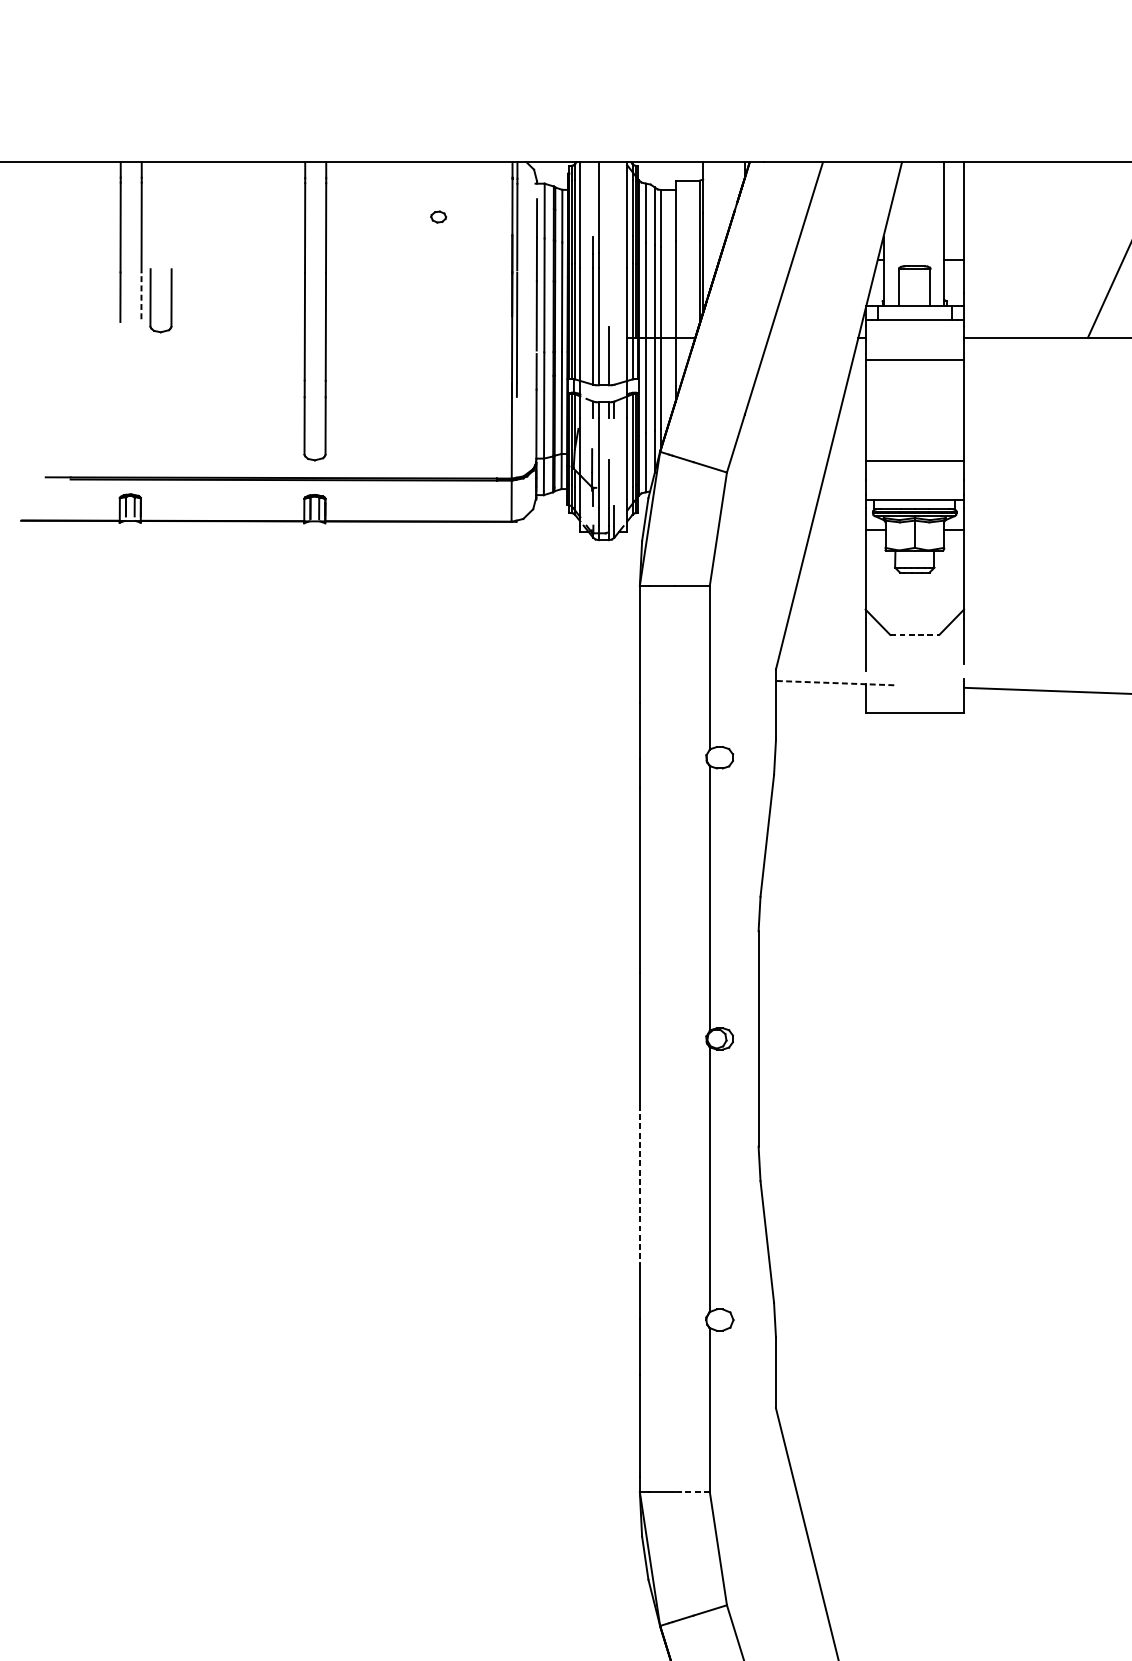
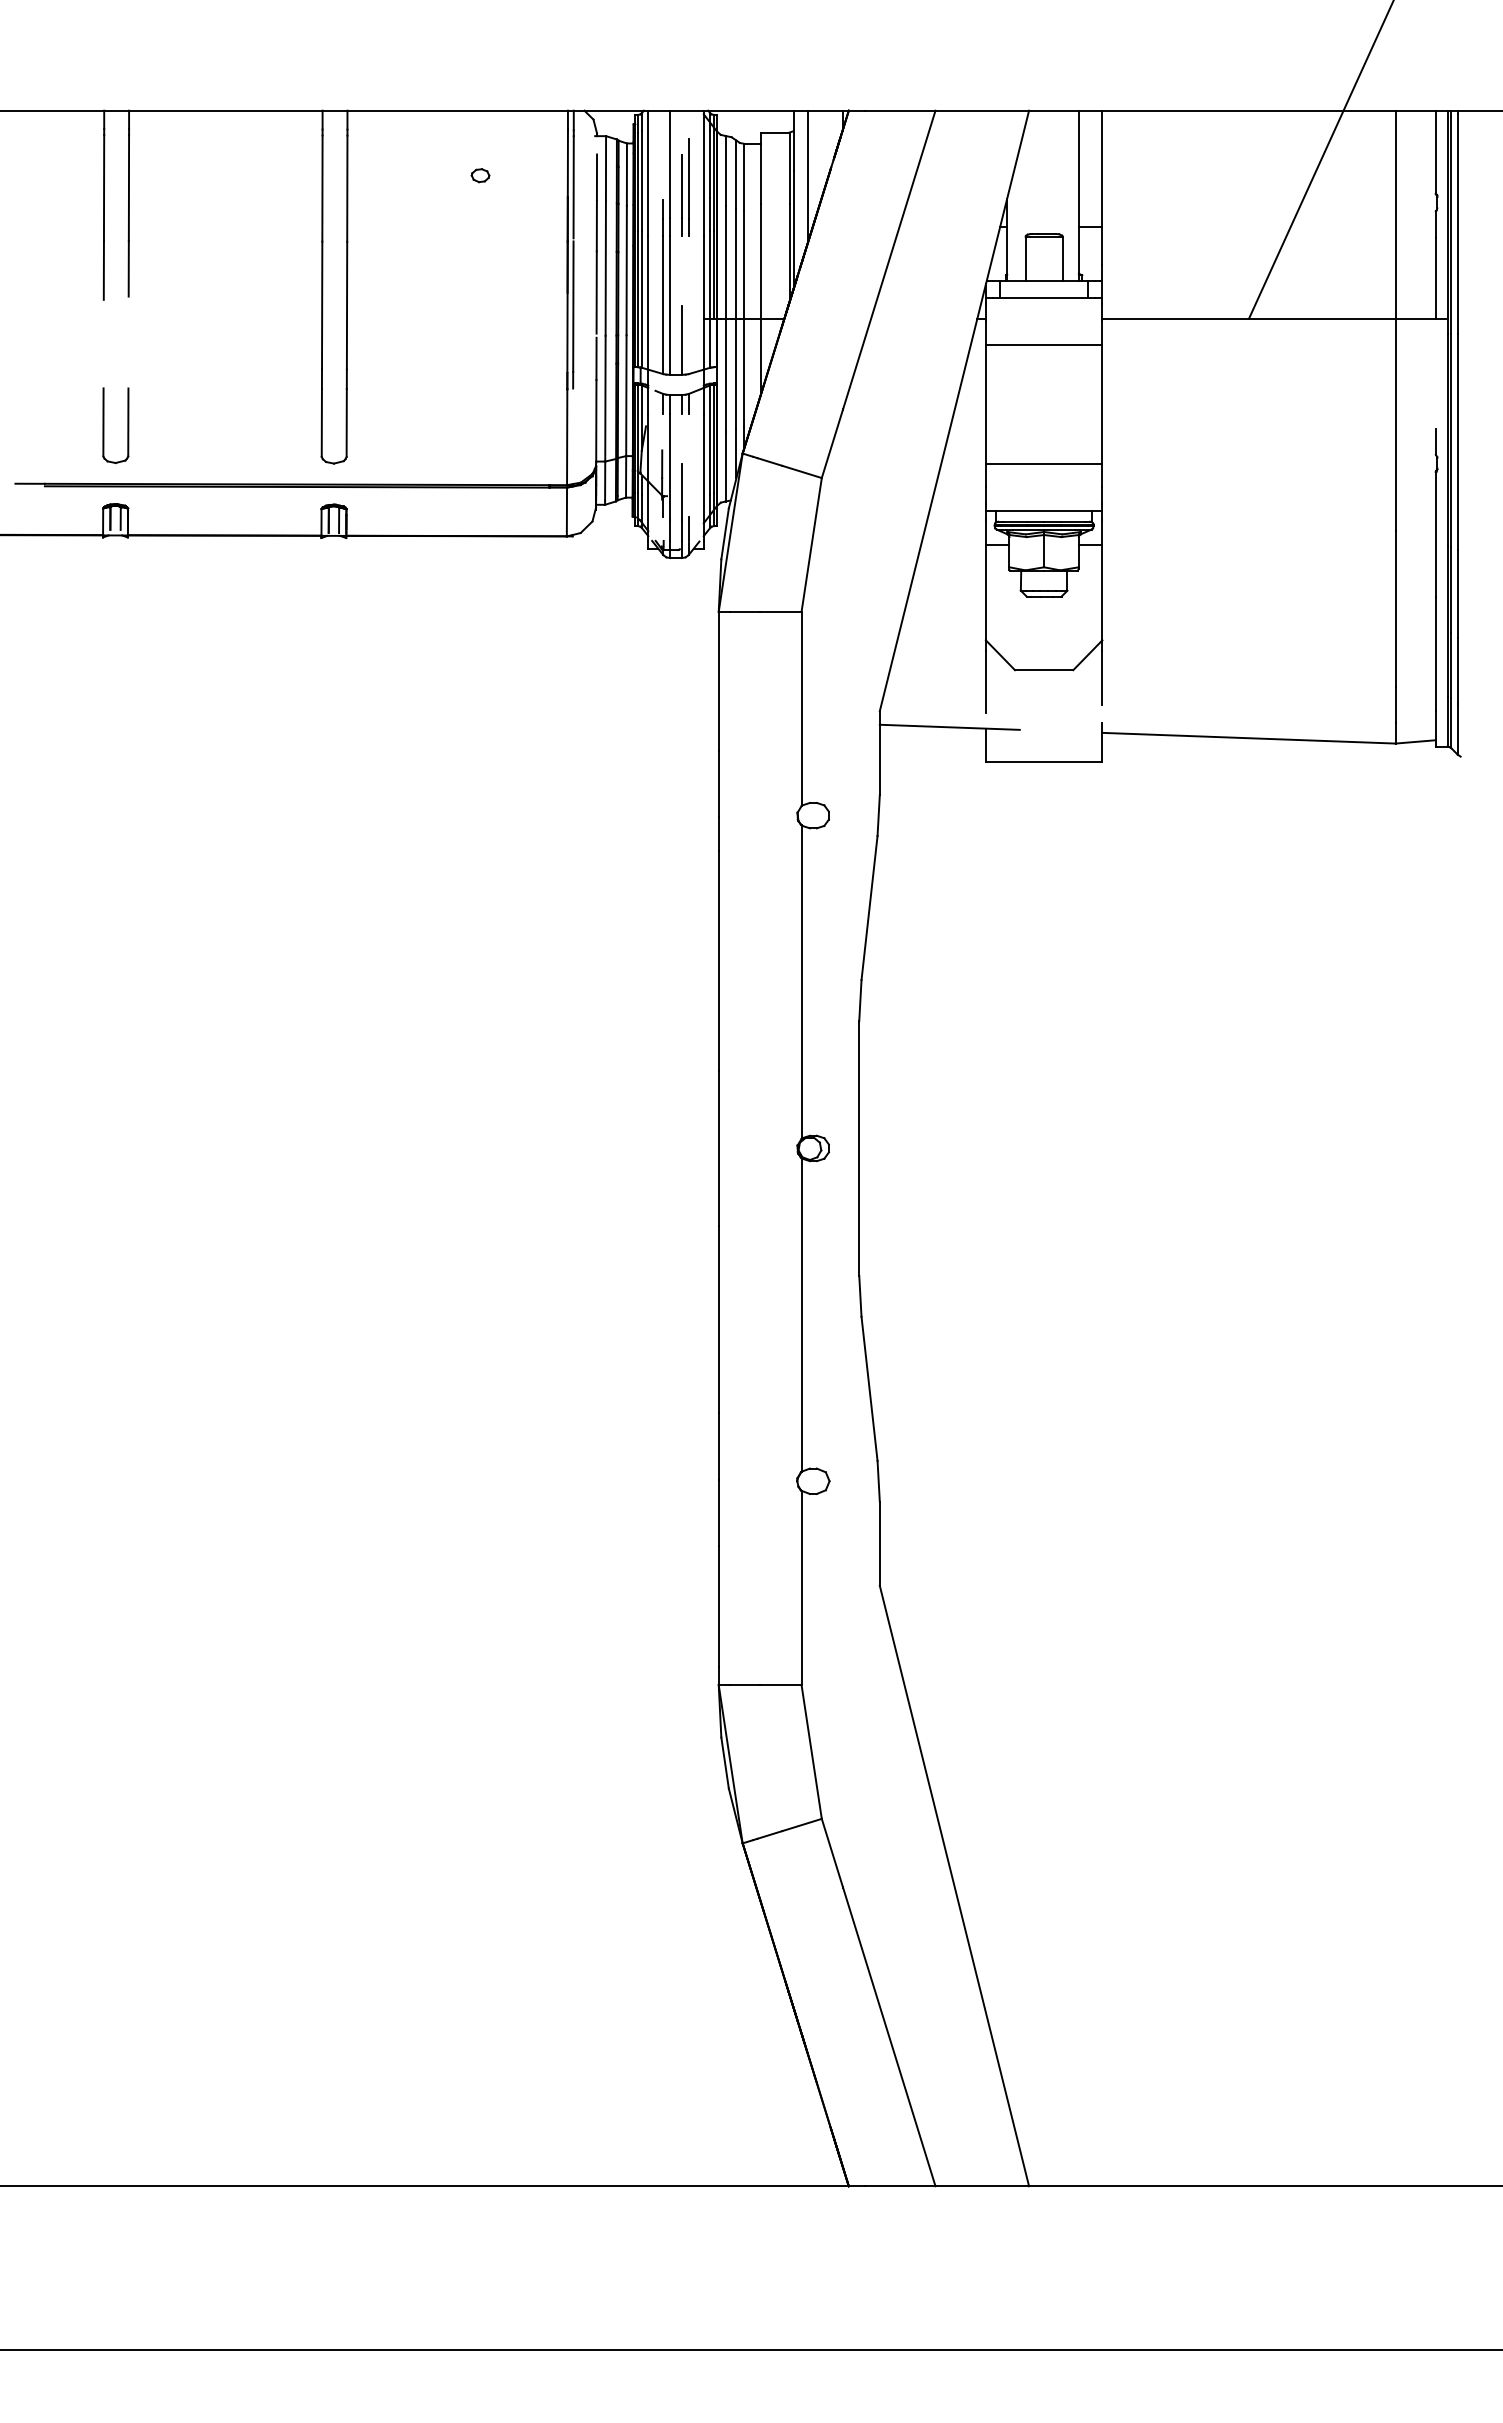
line: (714, 217) -> (807, 176), added
part: (611, 227) -> (685, 187), added
line: (141, 295) -> (128, 268), dashed -> solid
part: (151, 300) -> (104, 425), moved
line: (915, 635) -> (1044, 670), dashed -> solid
line: (834, 683) -> (949, 727), dashed -> solid
line: (639, 1184) -> (718, 1320), dashed -> solid
line: (692, 1492) -> (780, 1685), dashed -> solid

